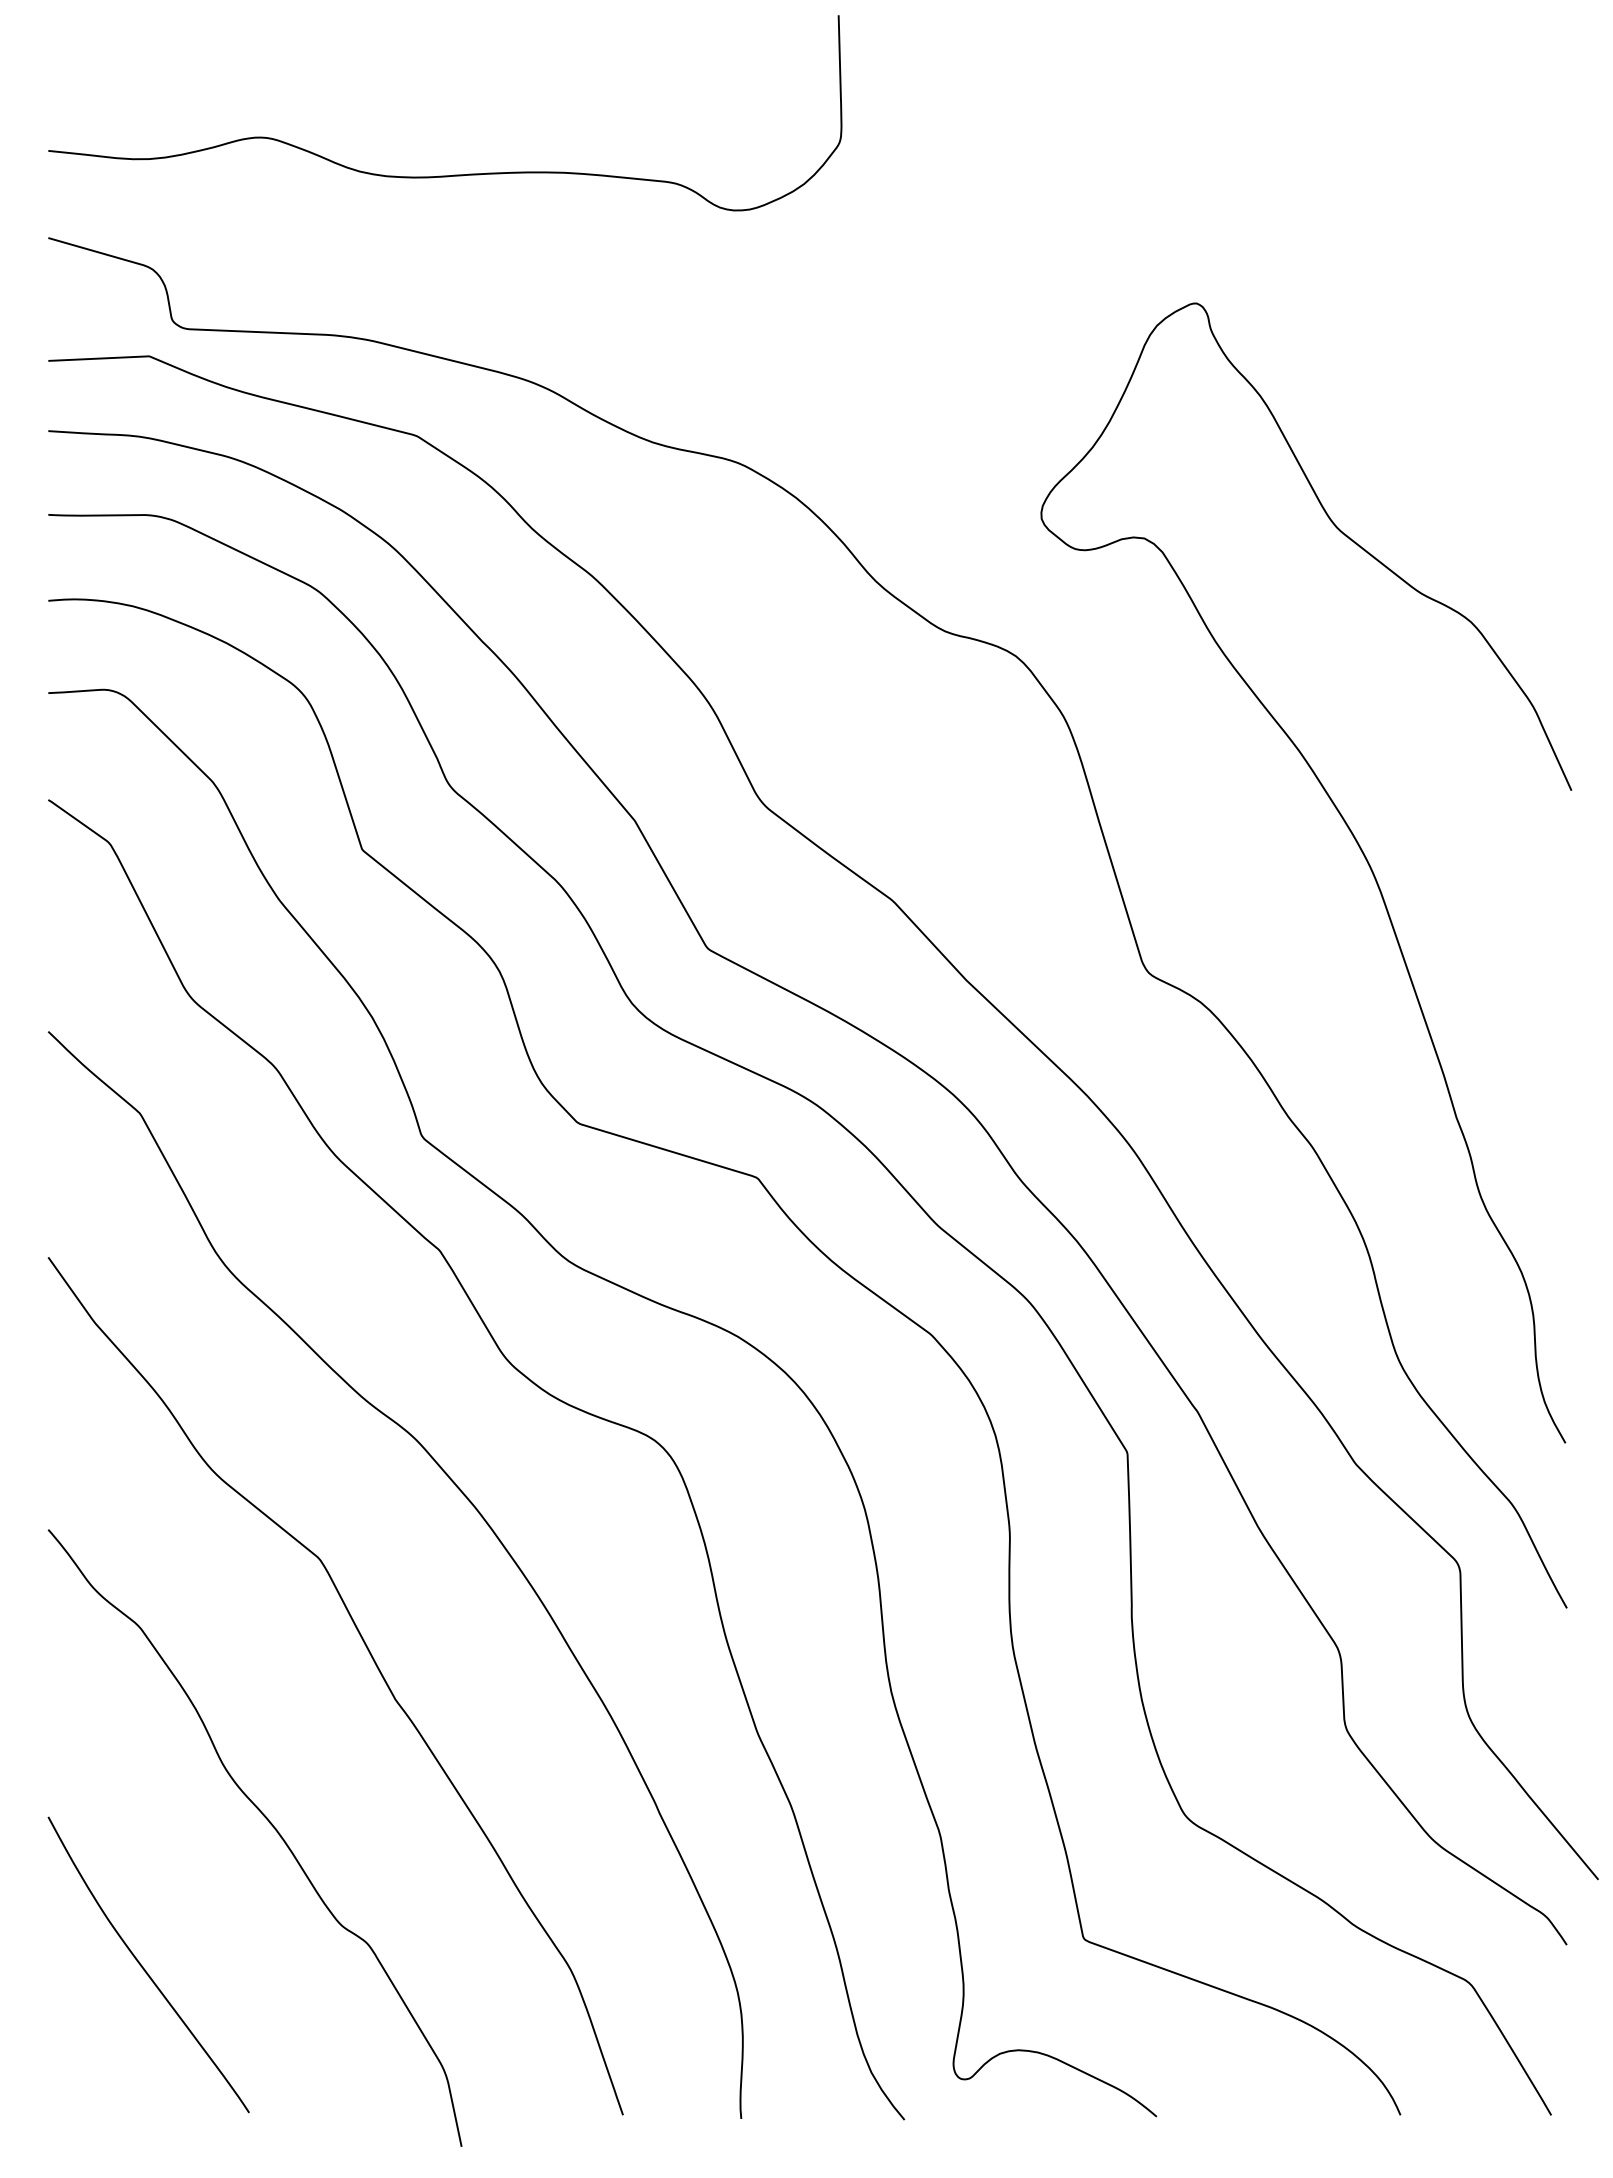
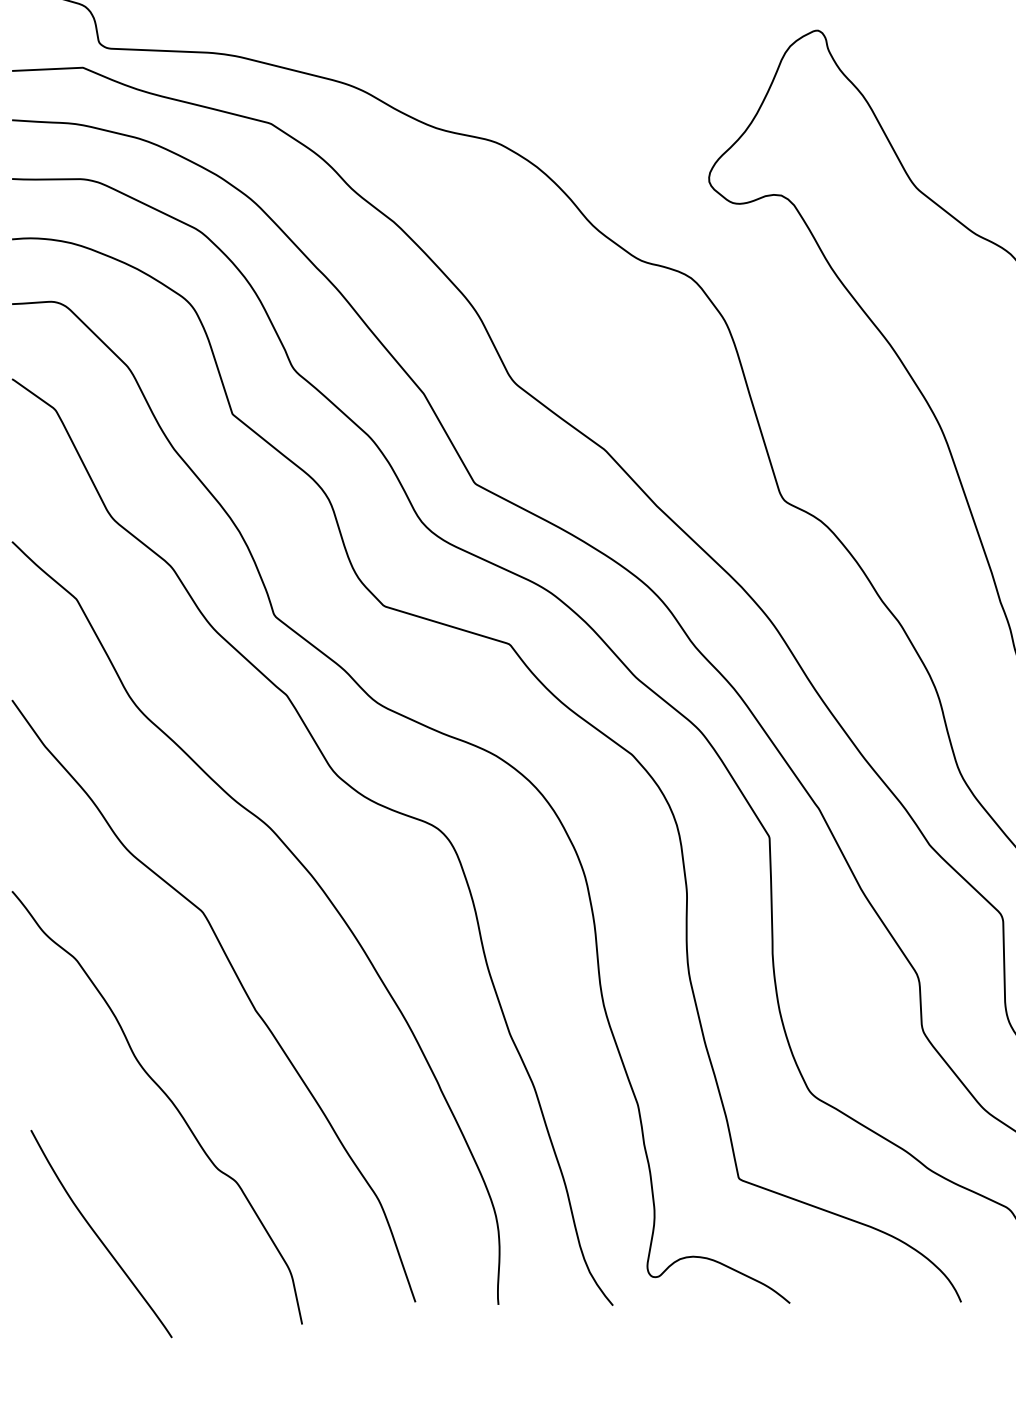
curve: (143, 1966) -> (97, 1235), moved

